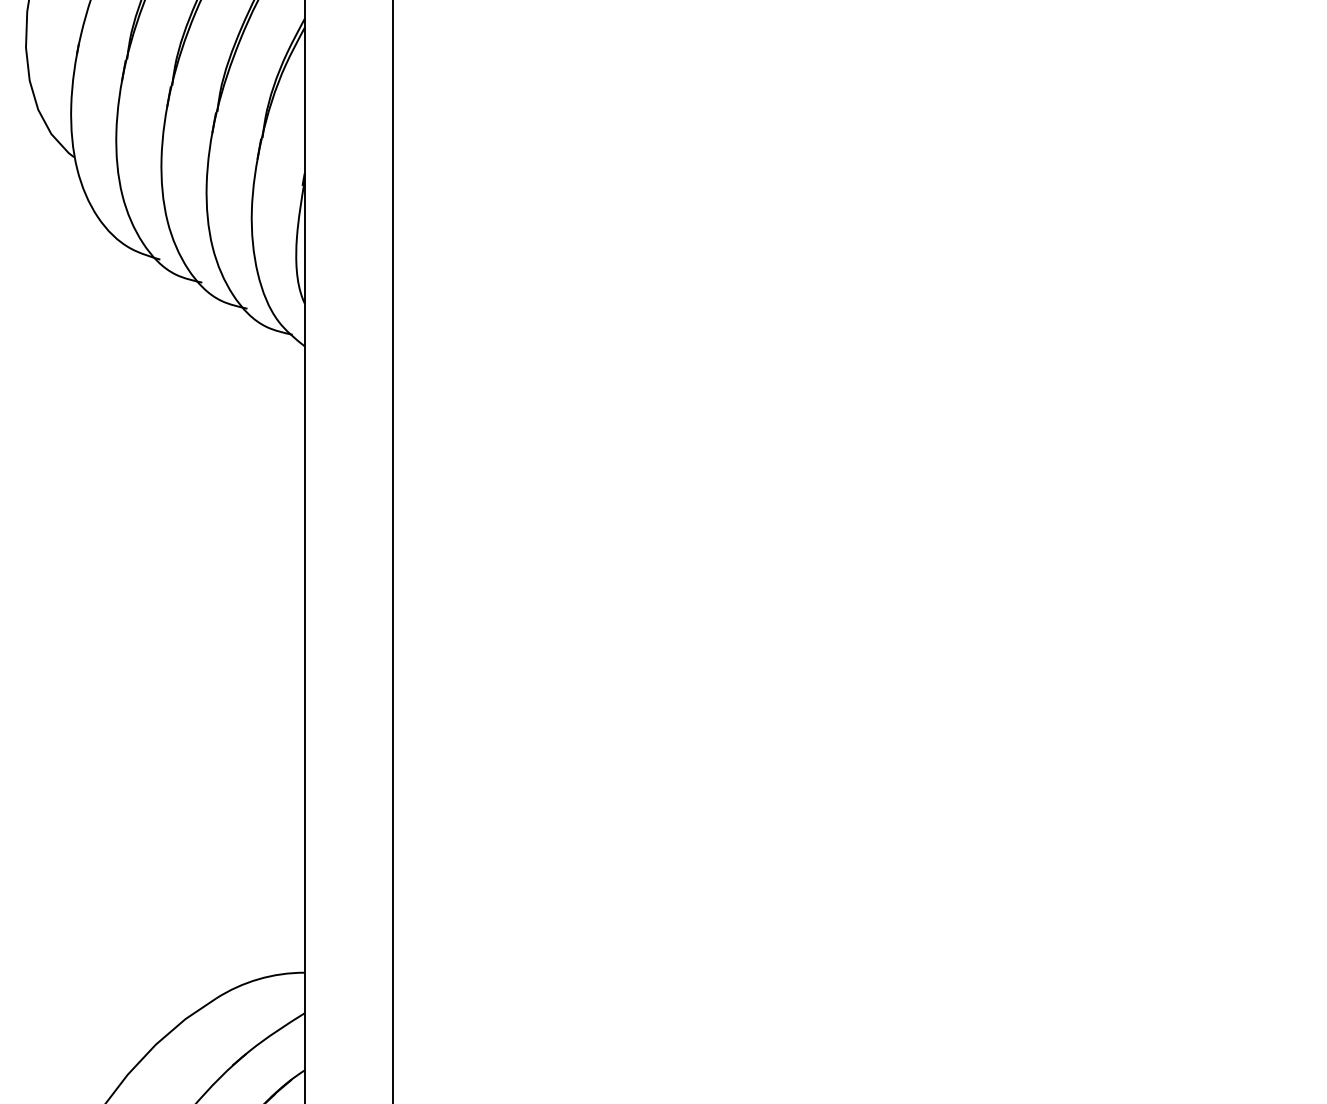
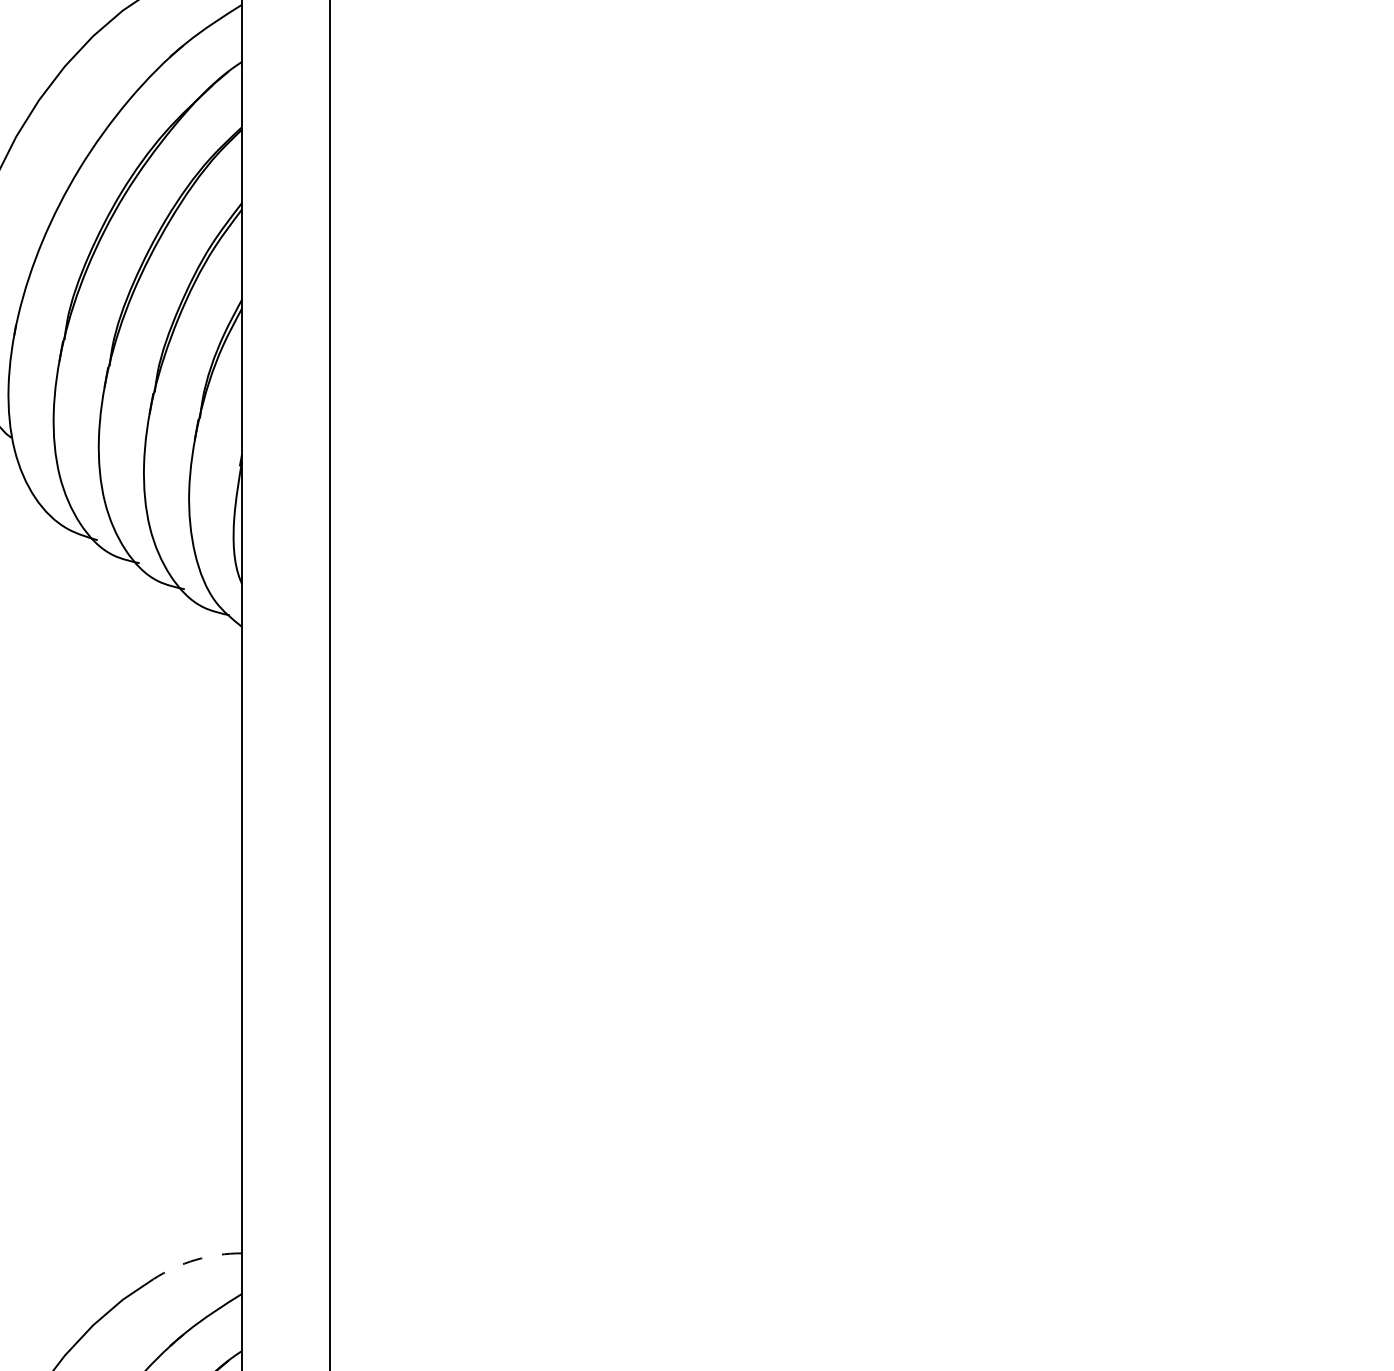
arc: (258, 978) -> (195, 1259), solid -> dashed

